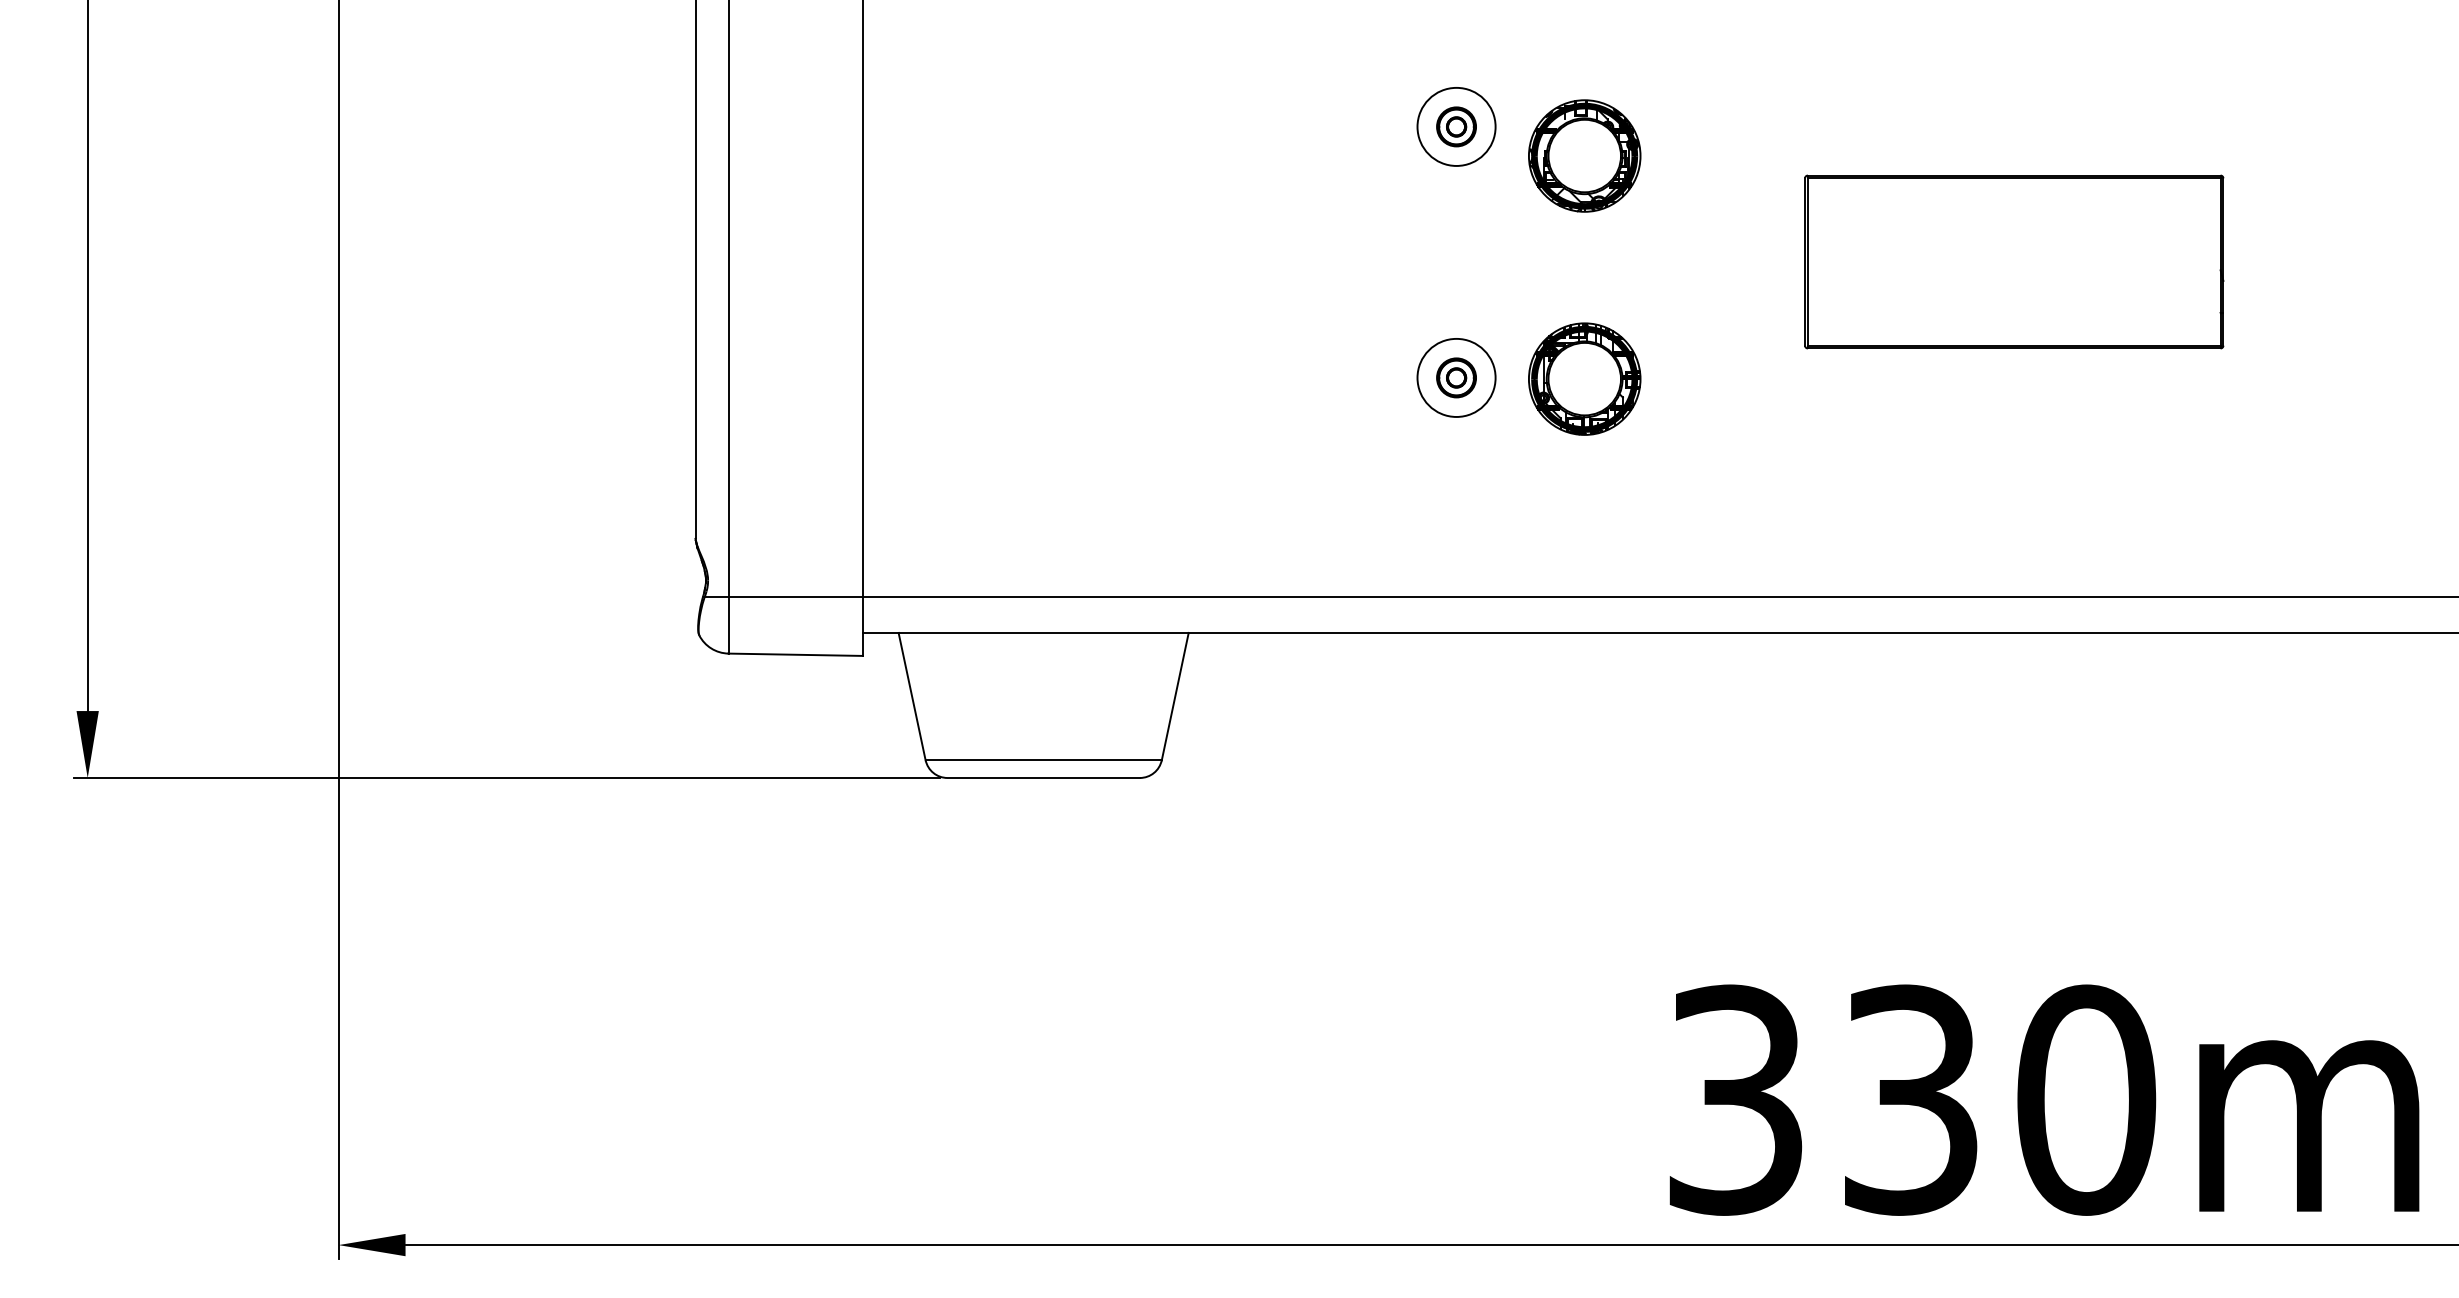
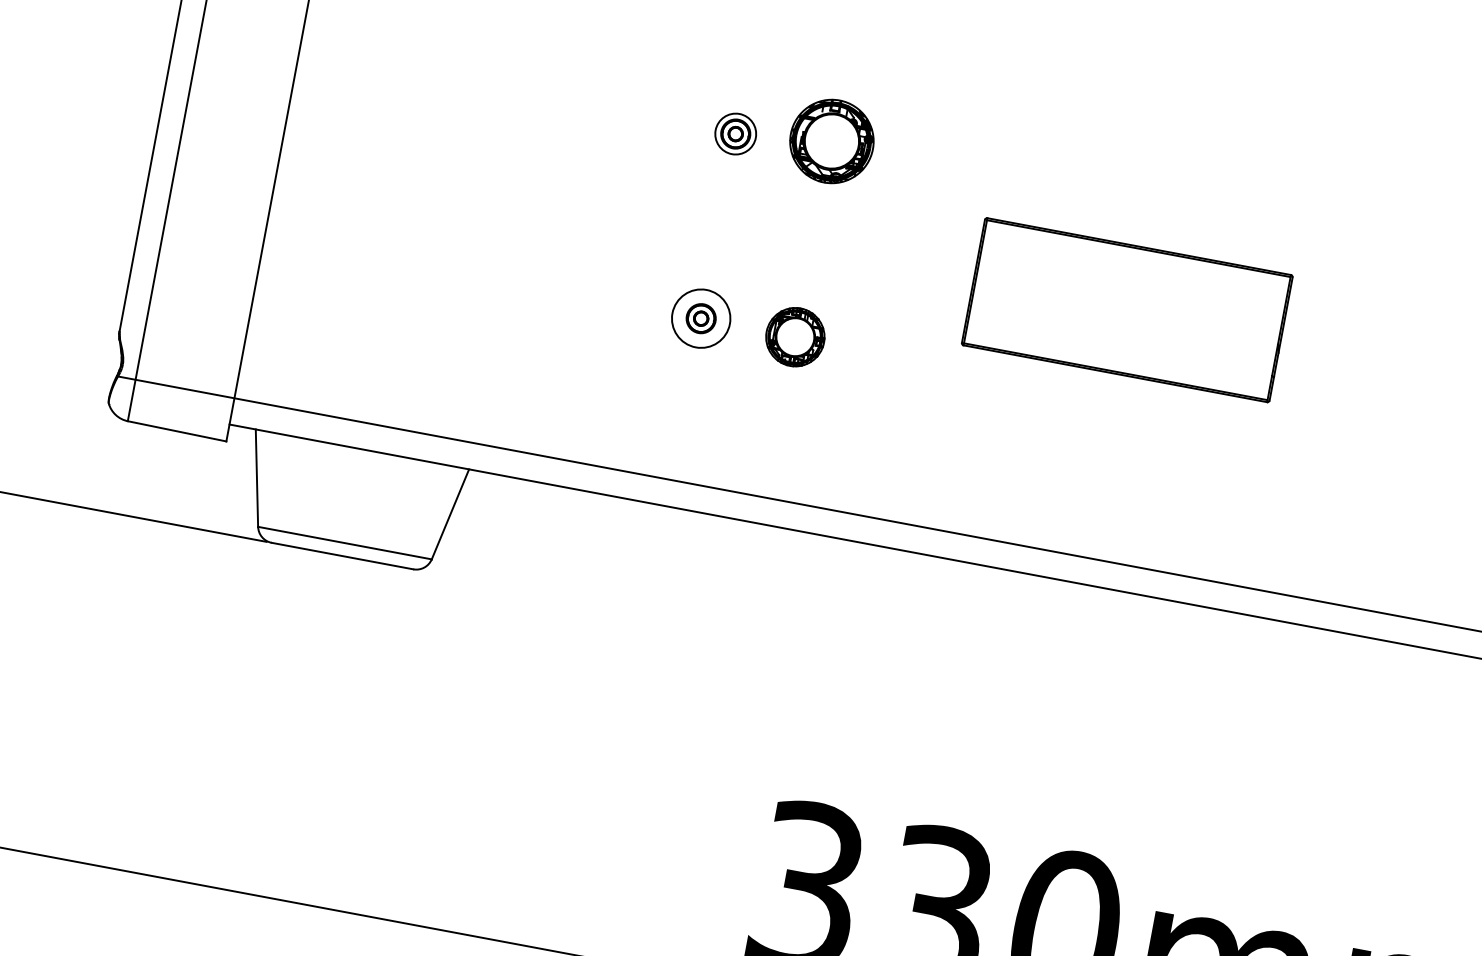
circle: (1456, 126) -> (735, 133), size x0.7
part: (1584, 155) -> (831, 141), moved
part: (1584, 378) -> (795, 336), size x0.7

